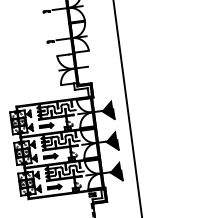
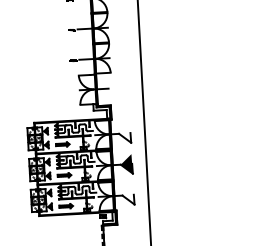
fill: (108, 109) -> (125, 132), removed
fill: (115, 170) -> (128, 194), removed

